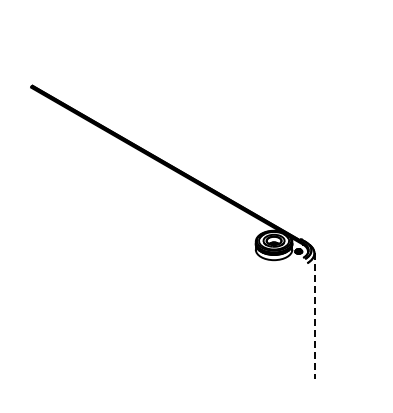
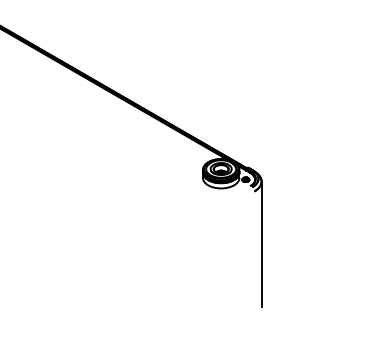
line: (314, 316) -> (261, 244), dashed -> solid

